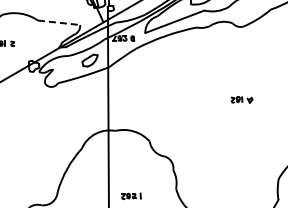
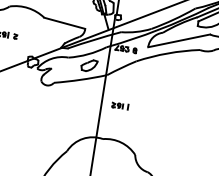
line: (59, 22) -> (65, 23), dashed -> solid
part: (126, 95) -> (119, 105), added

